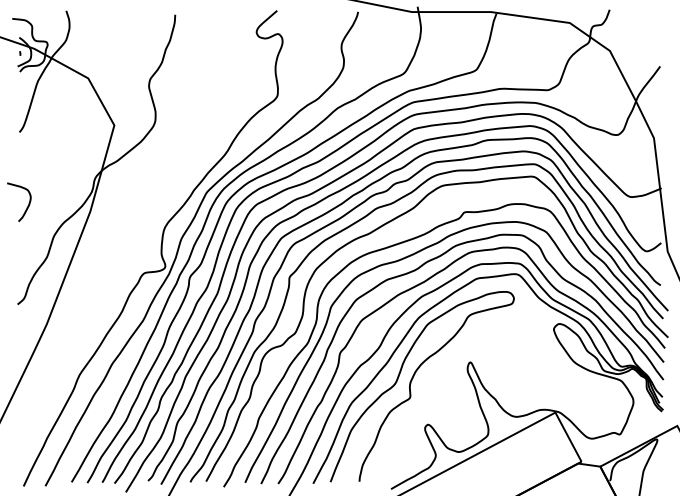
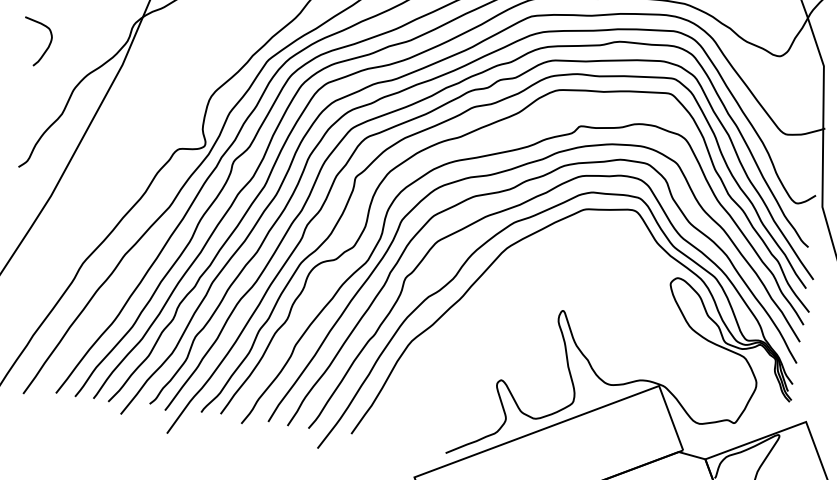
curve: (411, 383) -> (487, 327), removed

